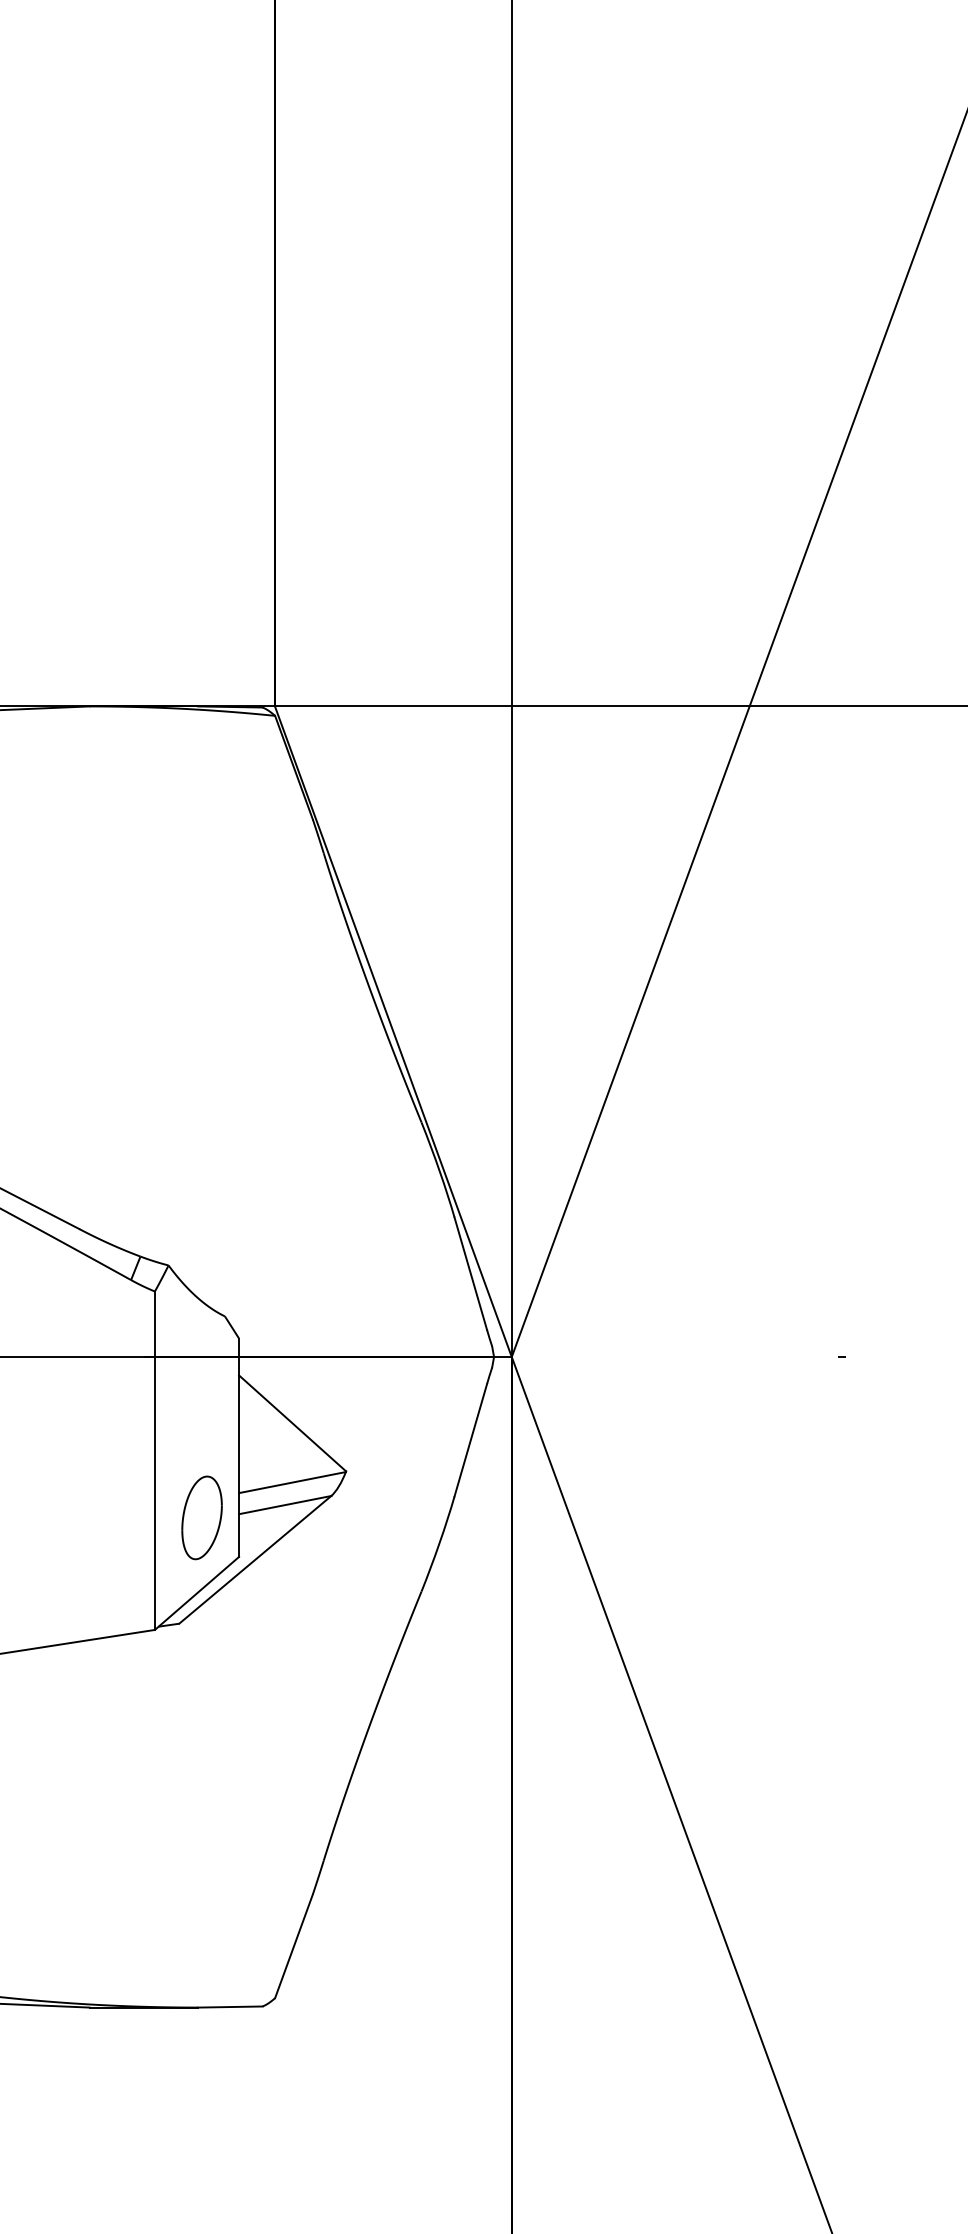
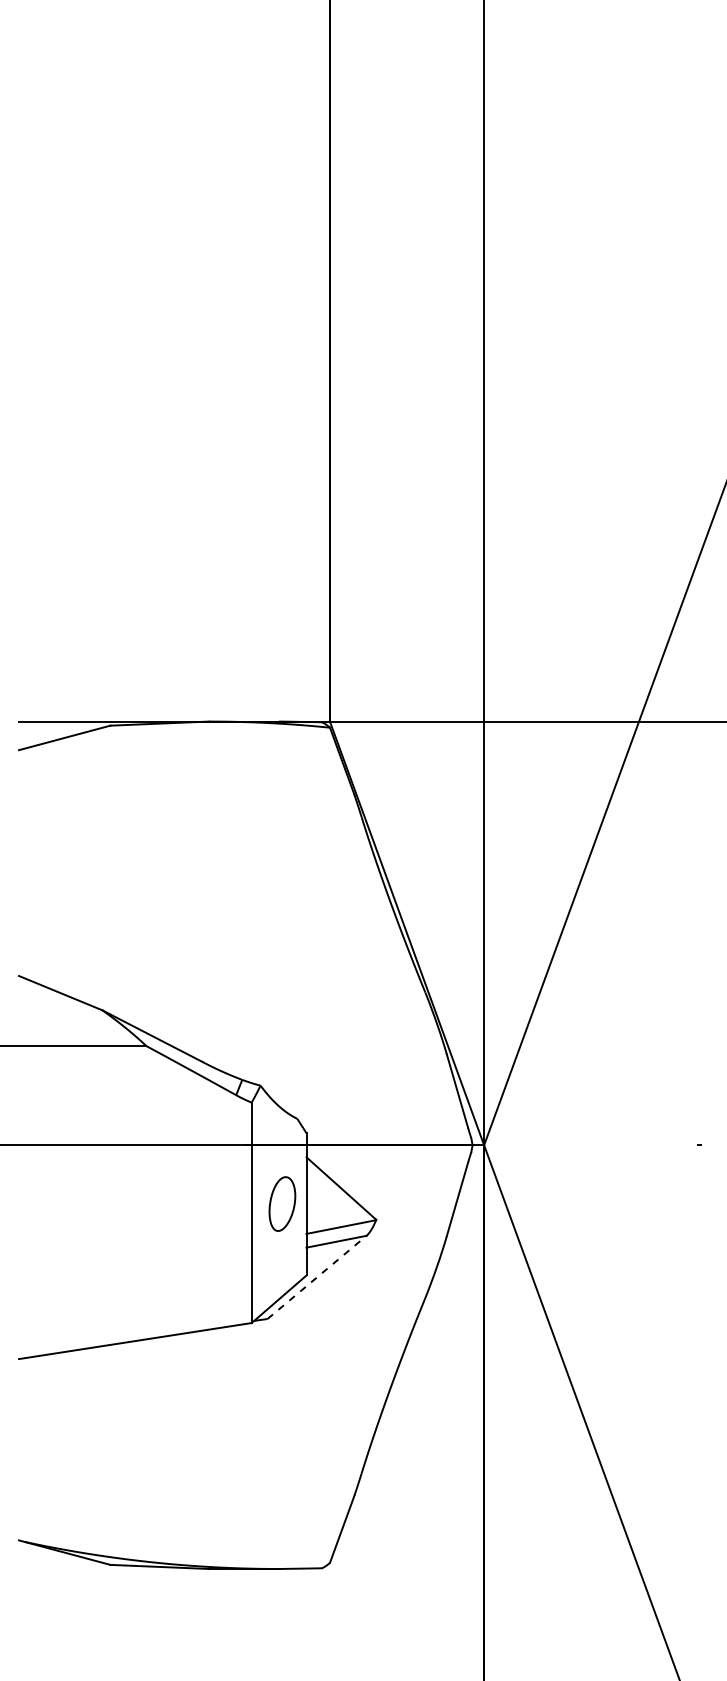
part: (202, 1517) -> (282, 1203), moved
line: (255, 1560) -> (317, 1277), solid -> dashed

